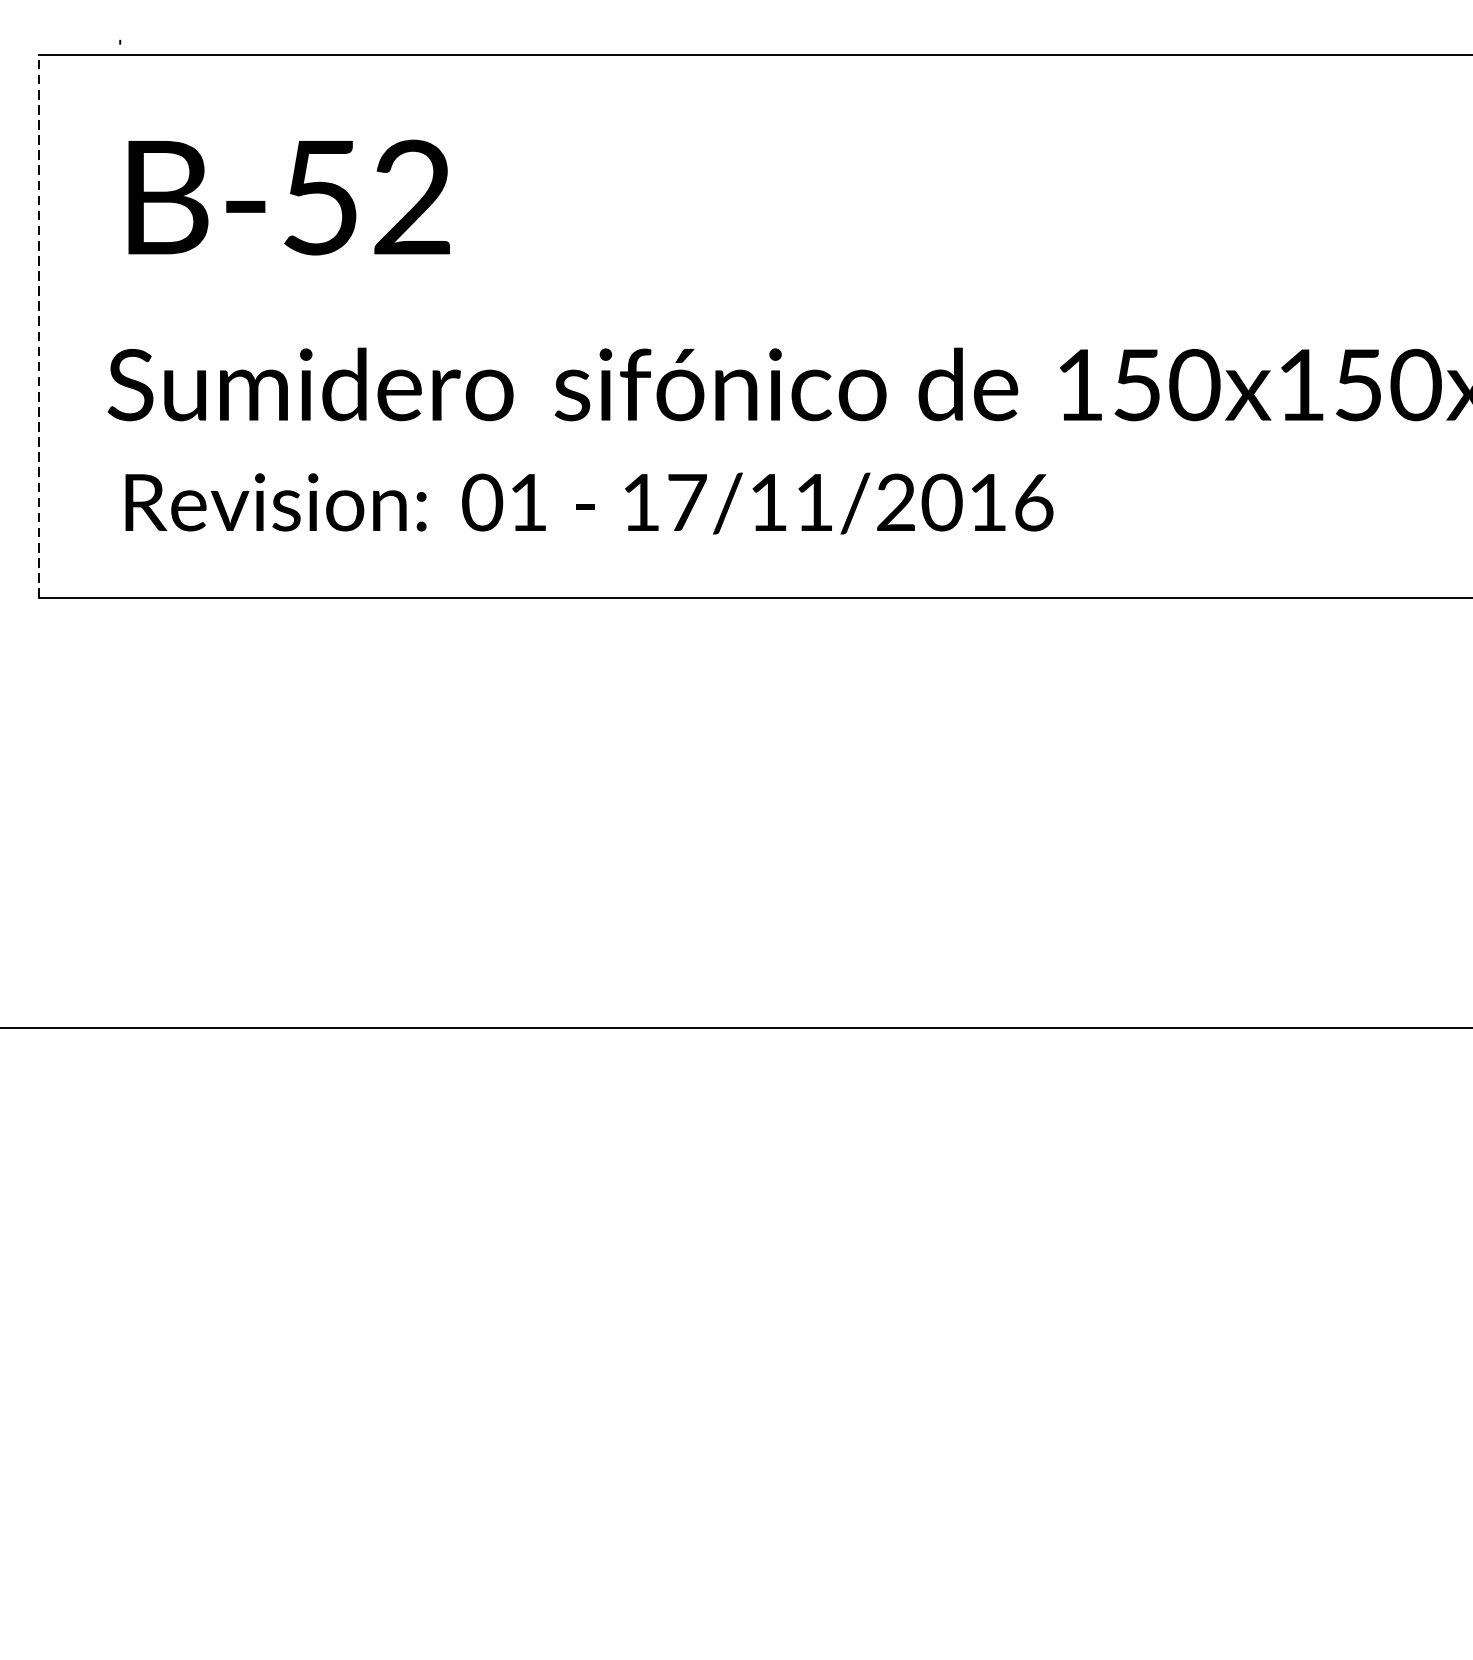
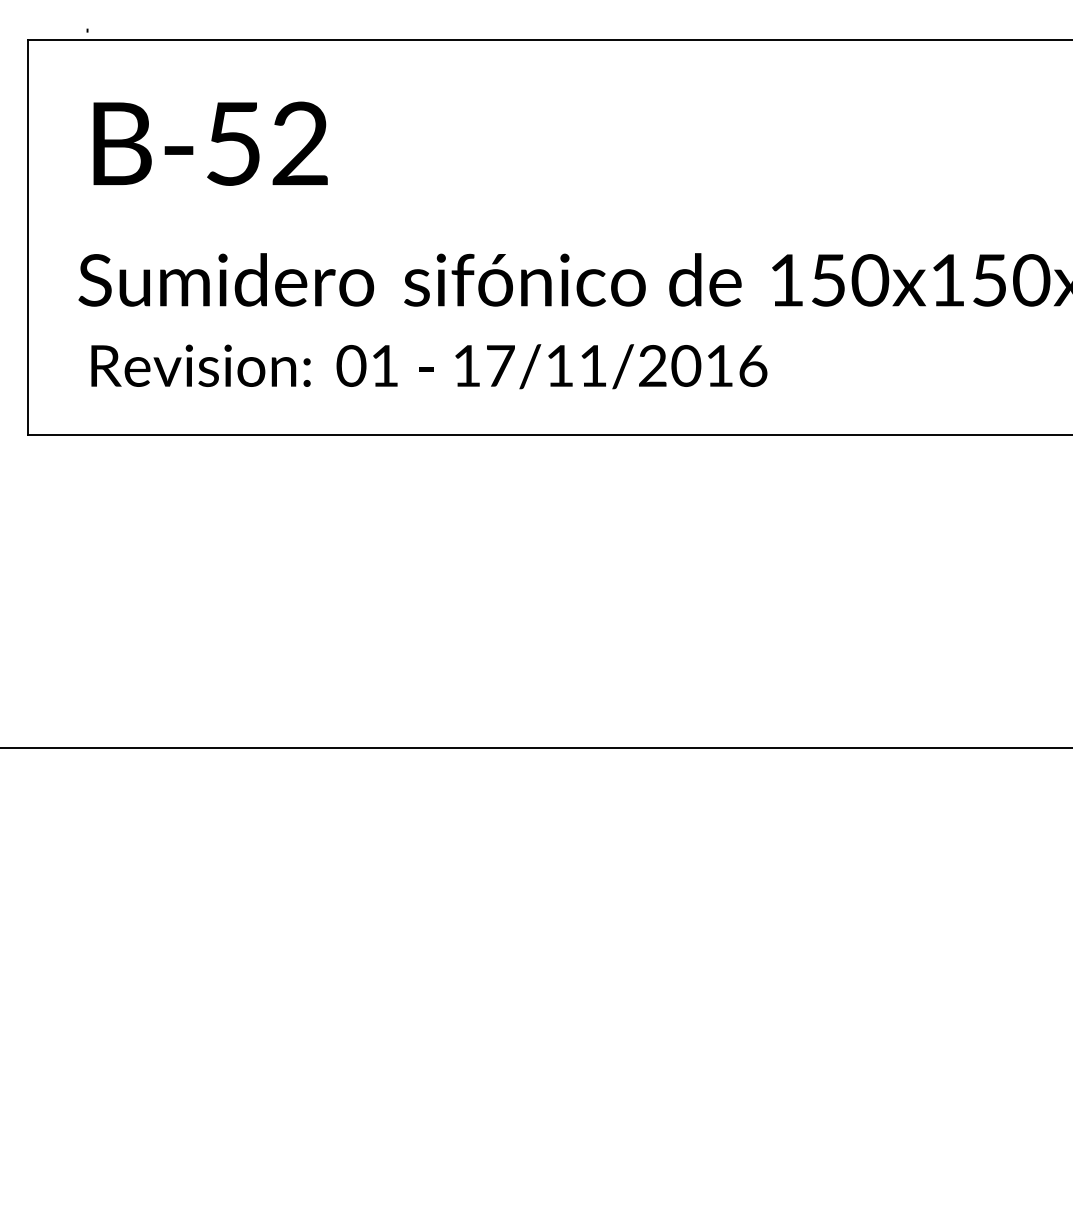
line: (39, 326) -> (28, 237), dashed -> solid

